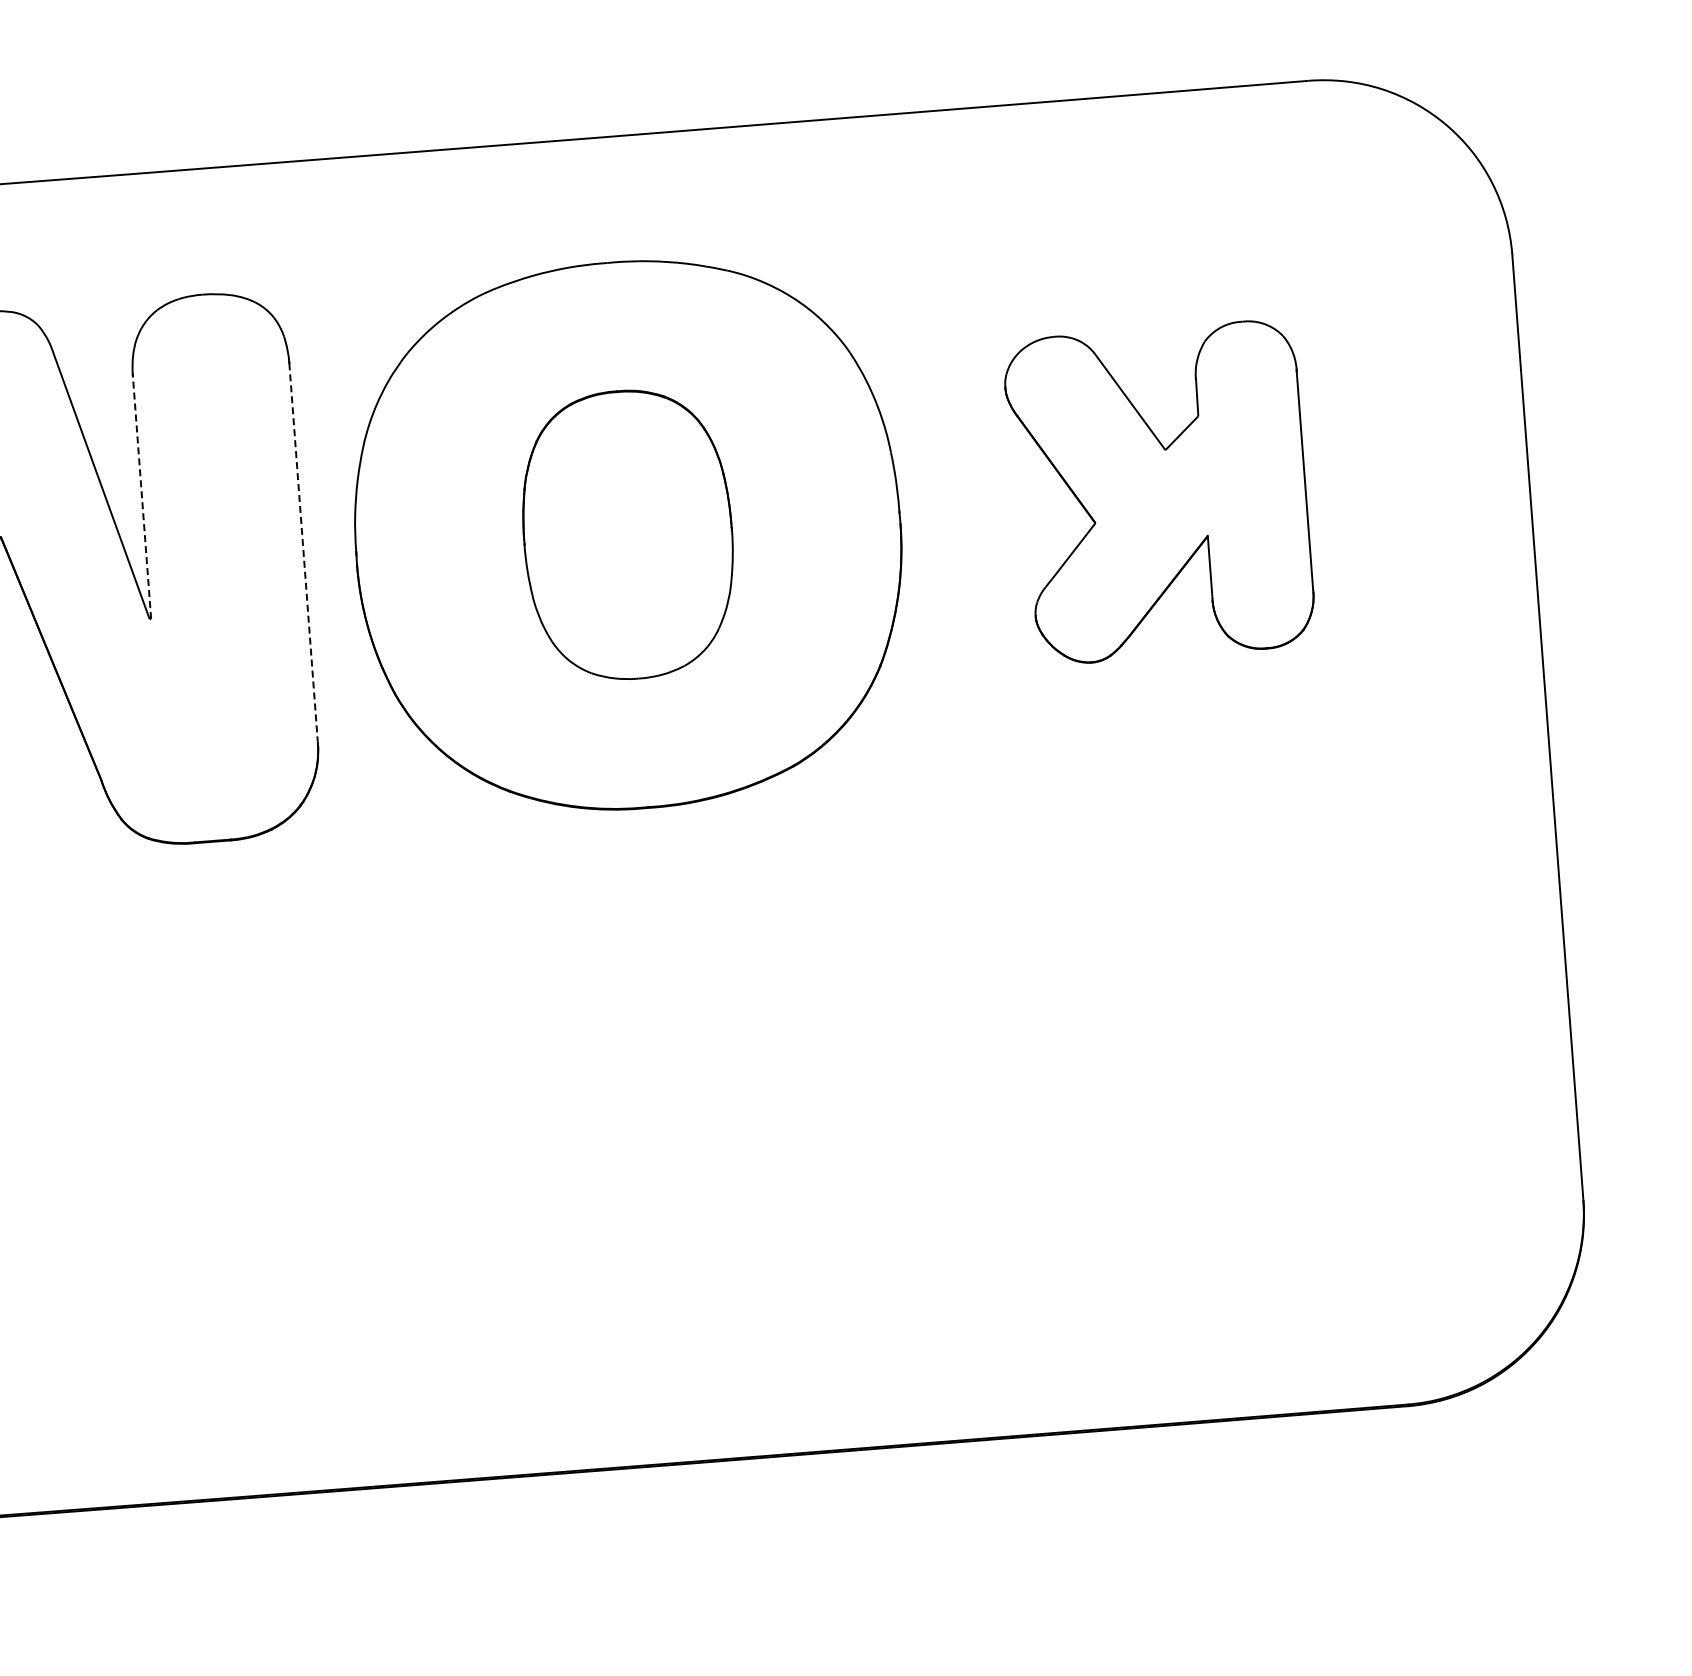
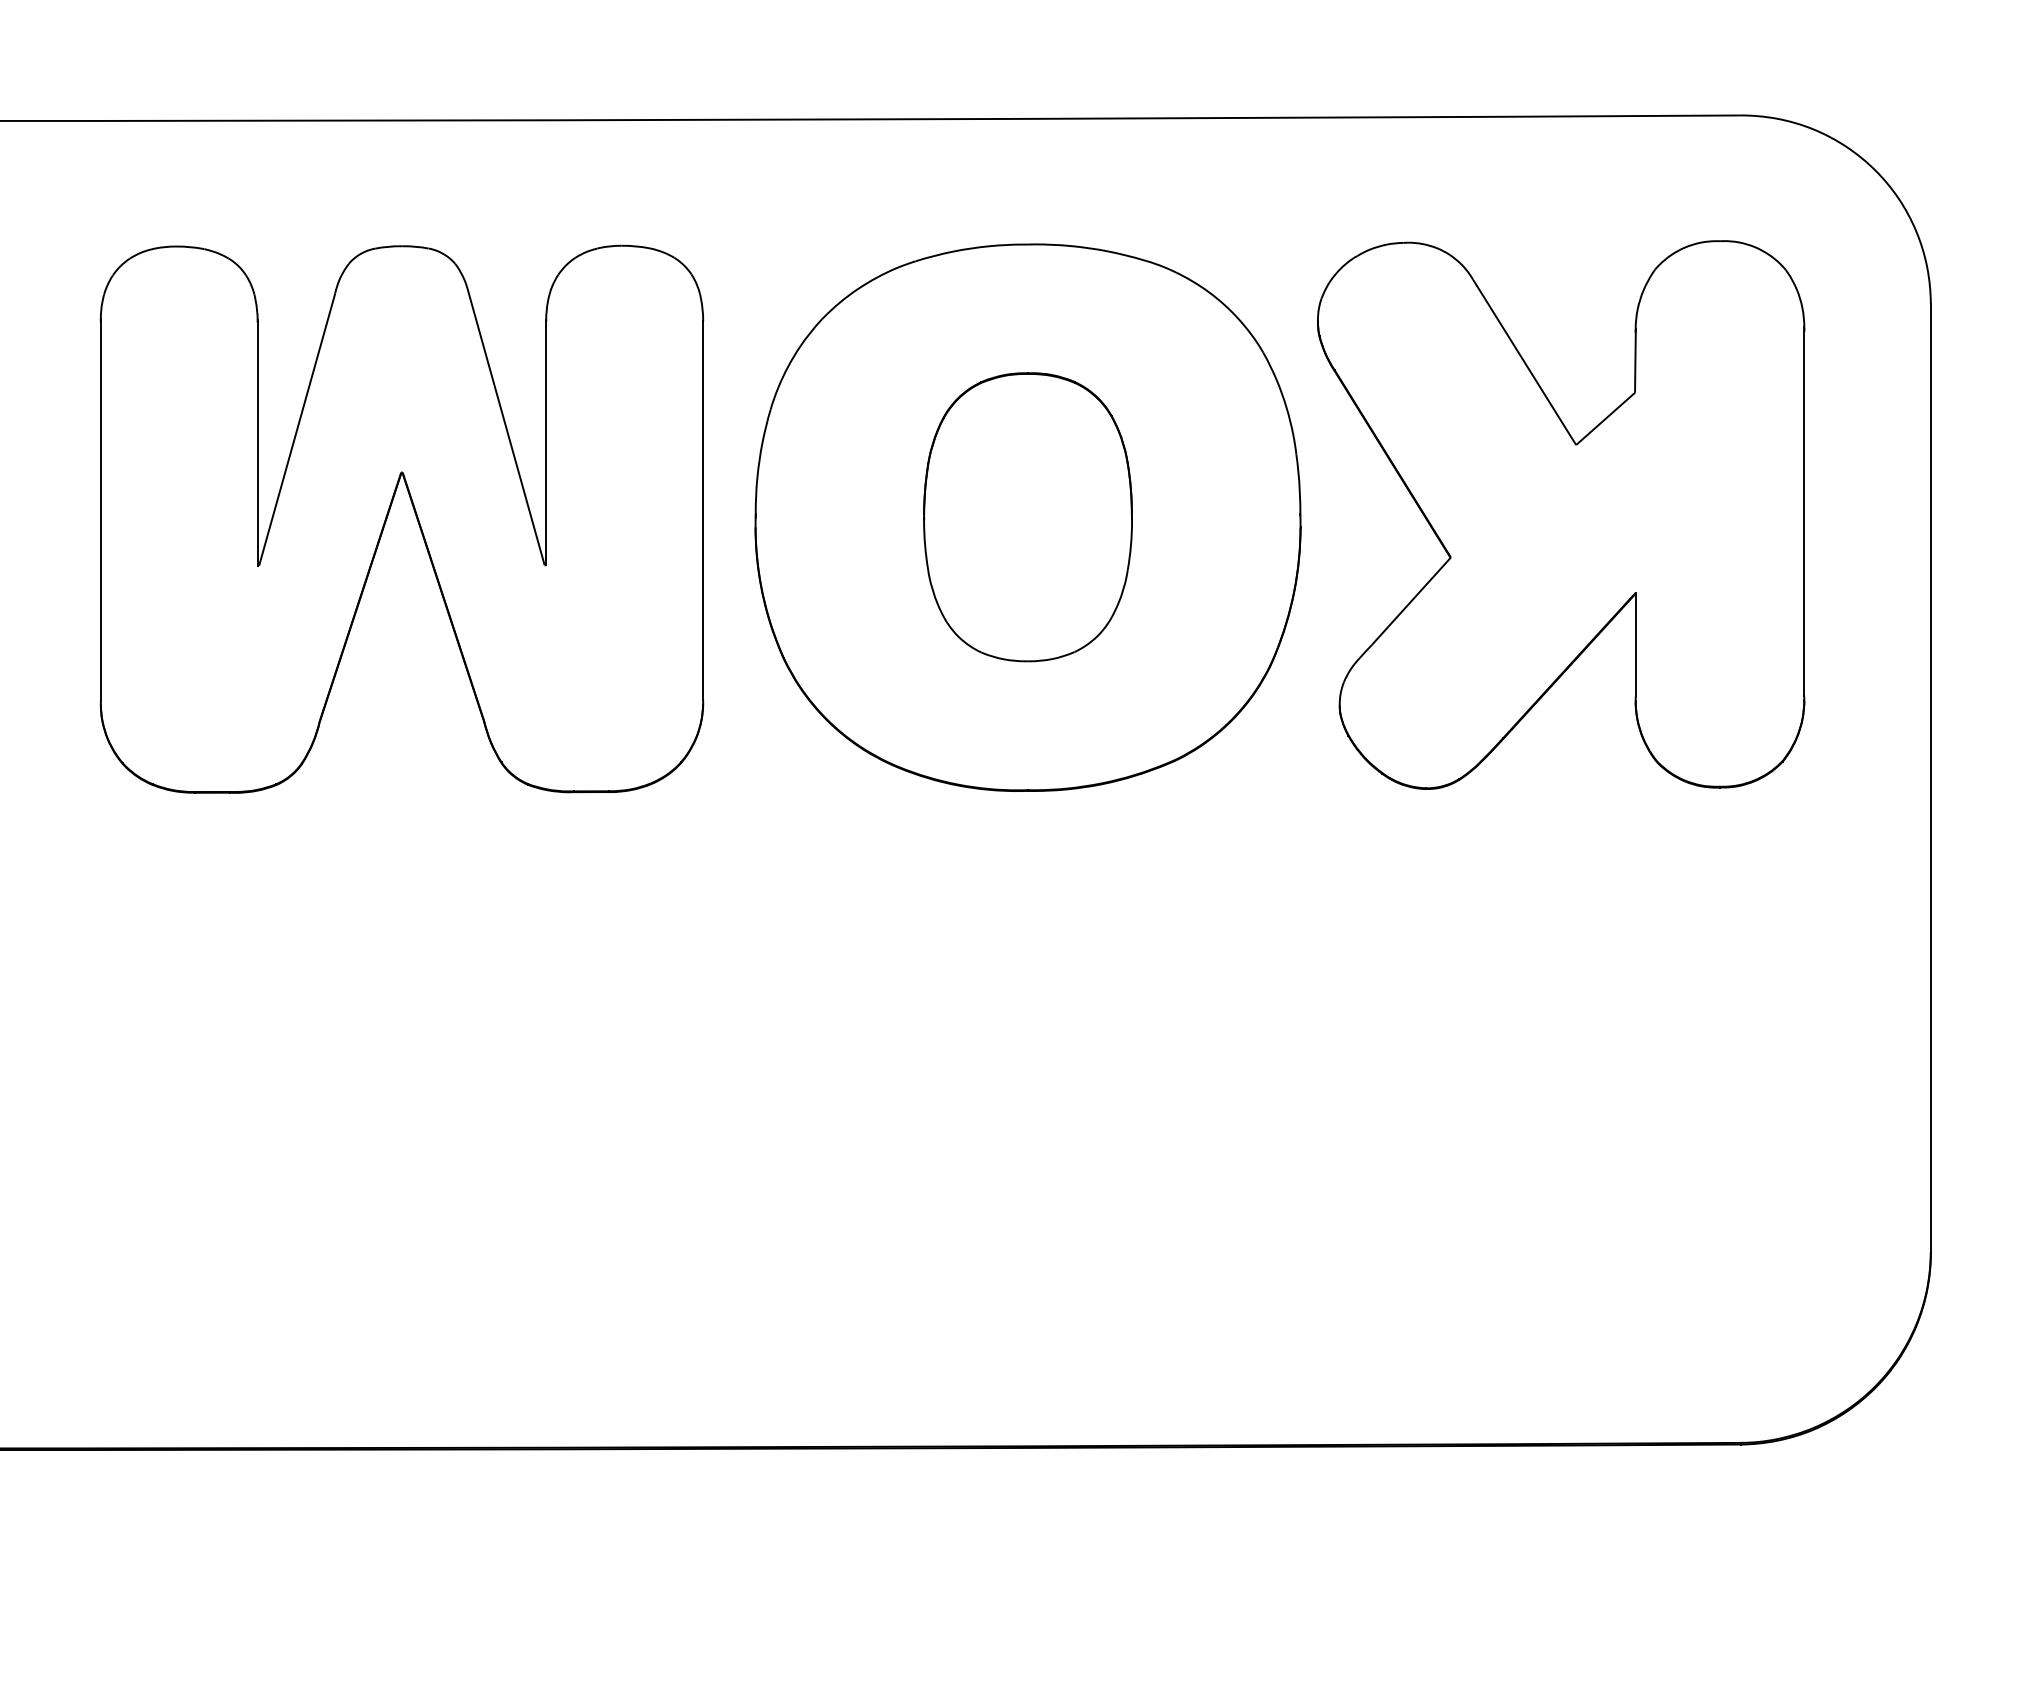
part: (1159, 492) -> (1561, 514), size x1.67
line: (142, 497) -> (546, 443), dashed -> solid
line: (303, 552) -> (703, 510), dashed -> solid

